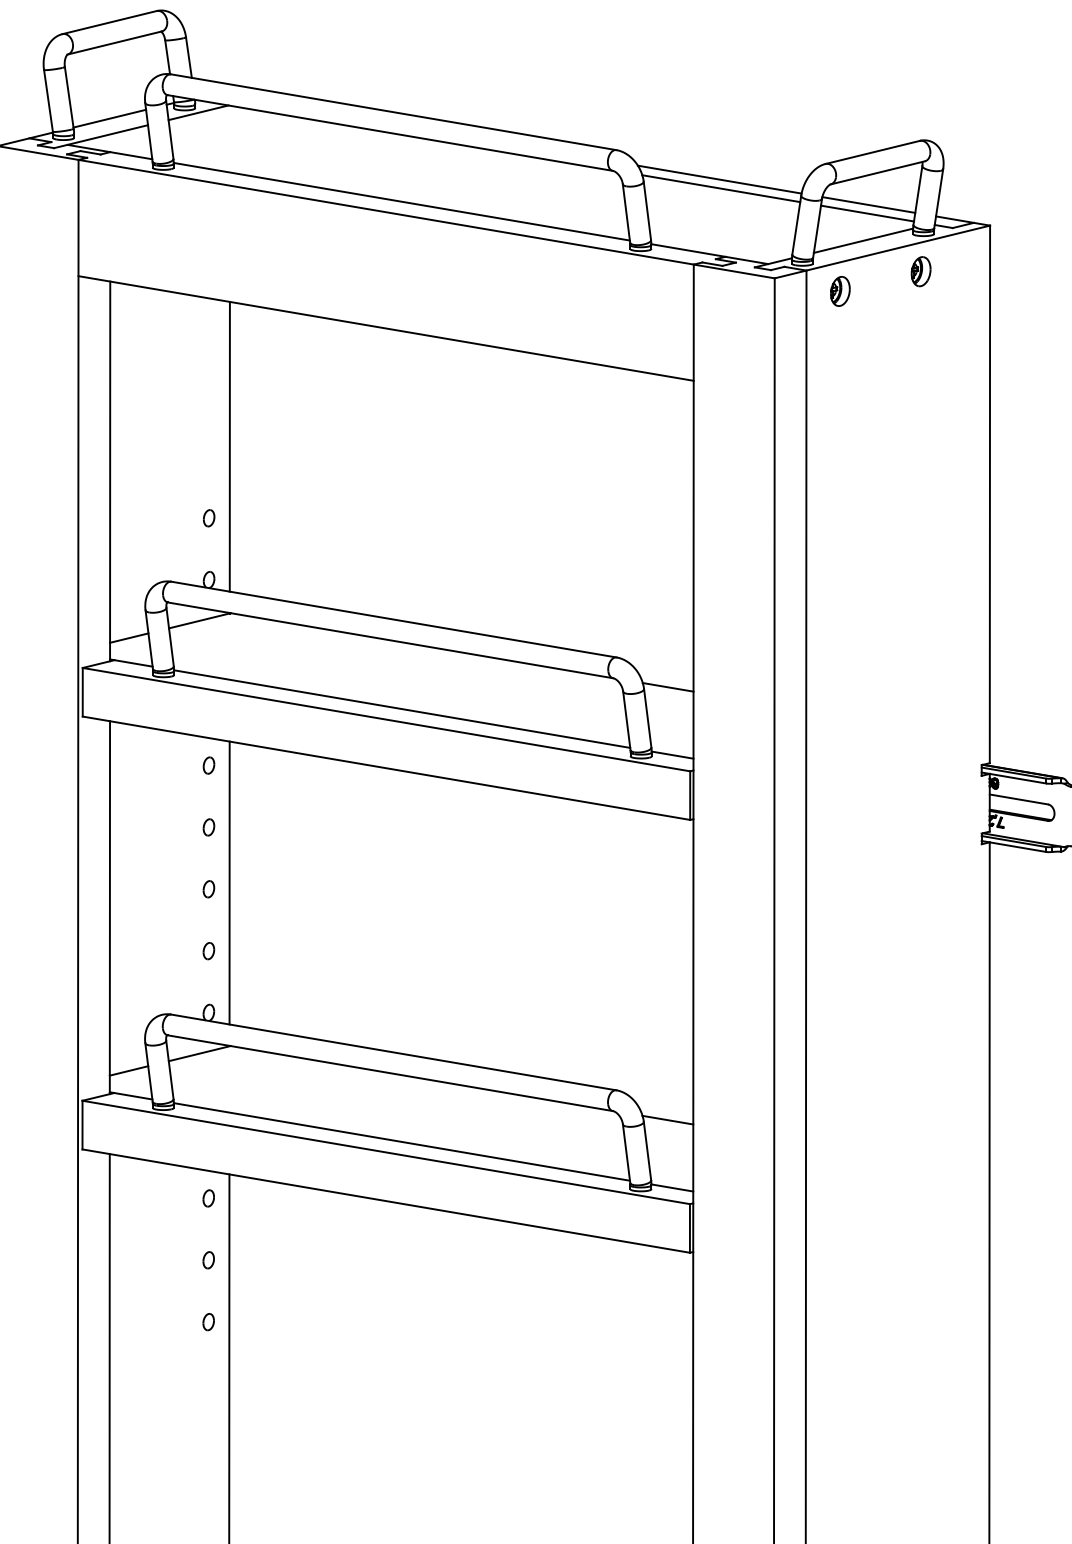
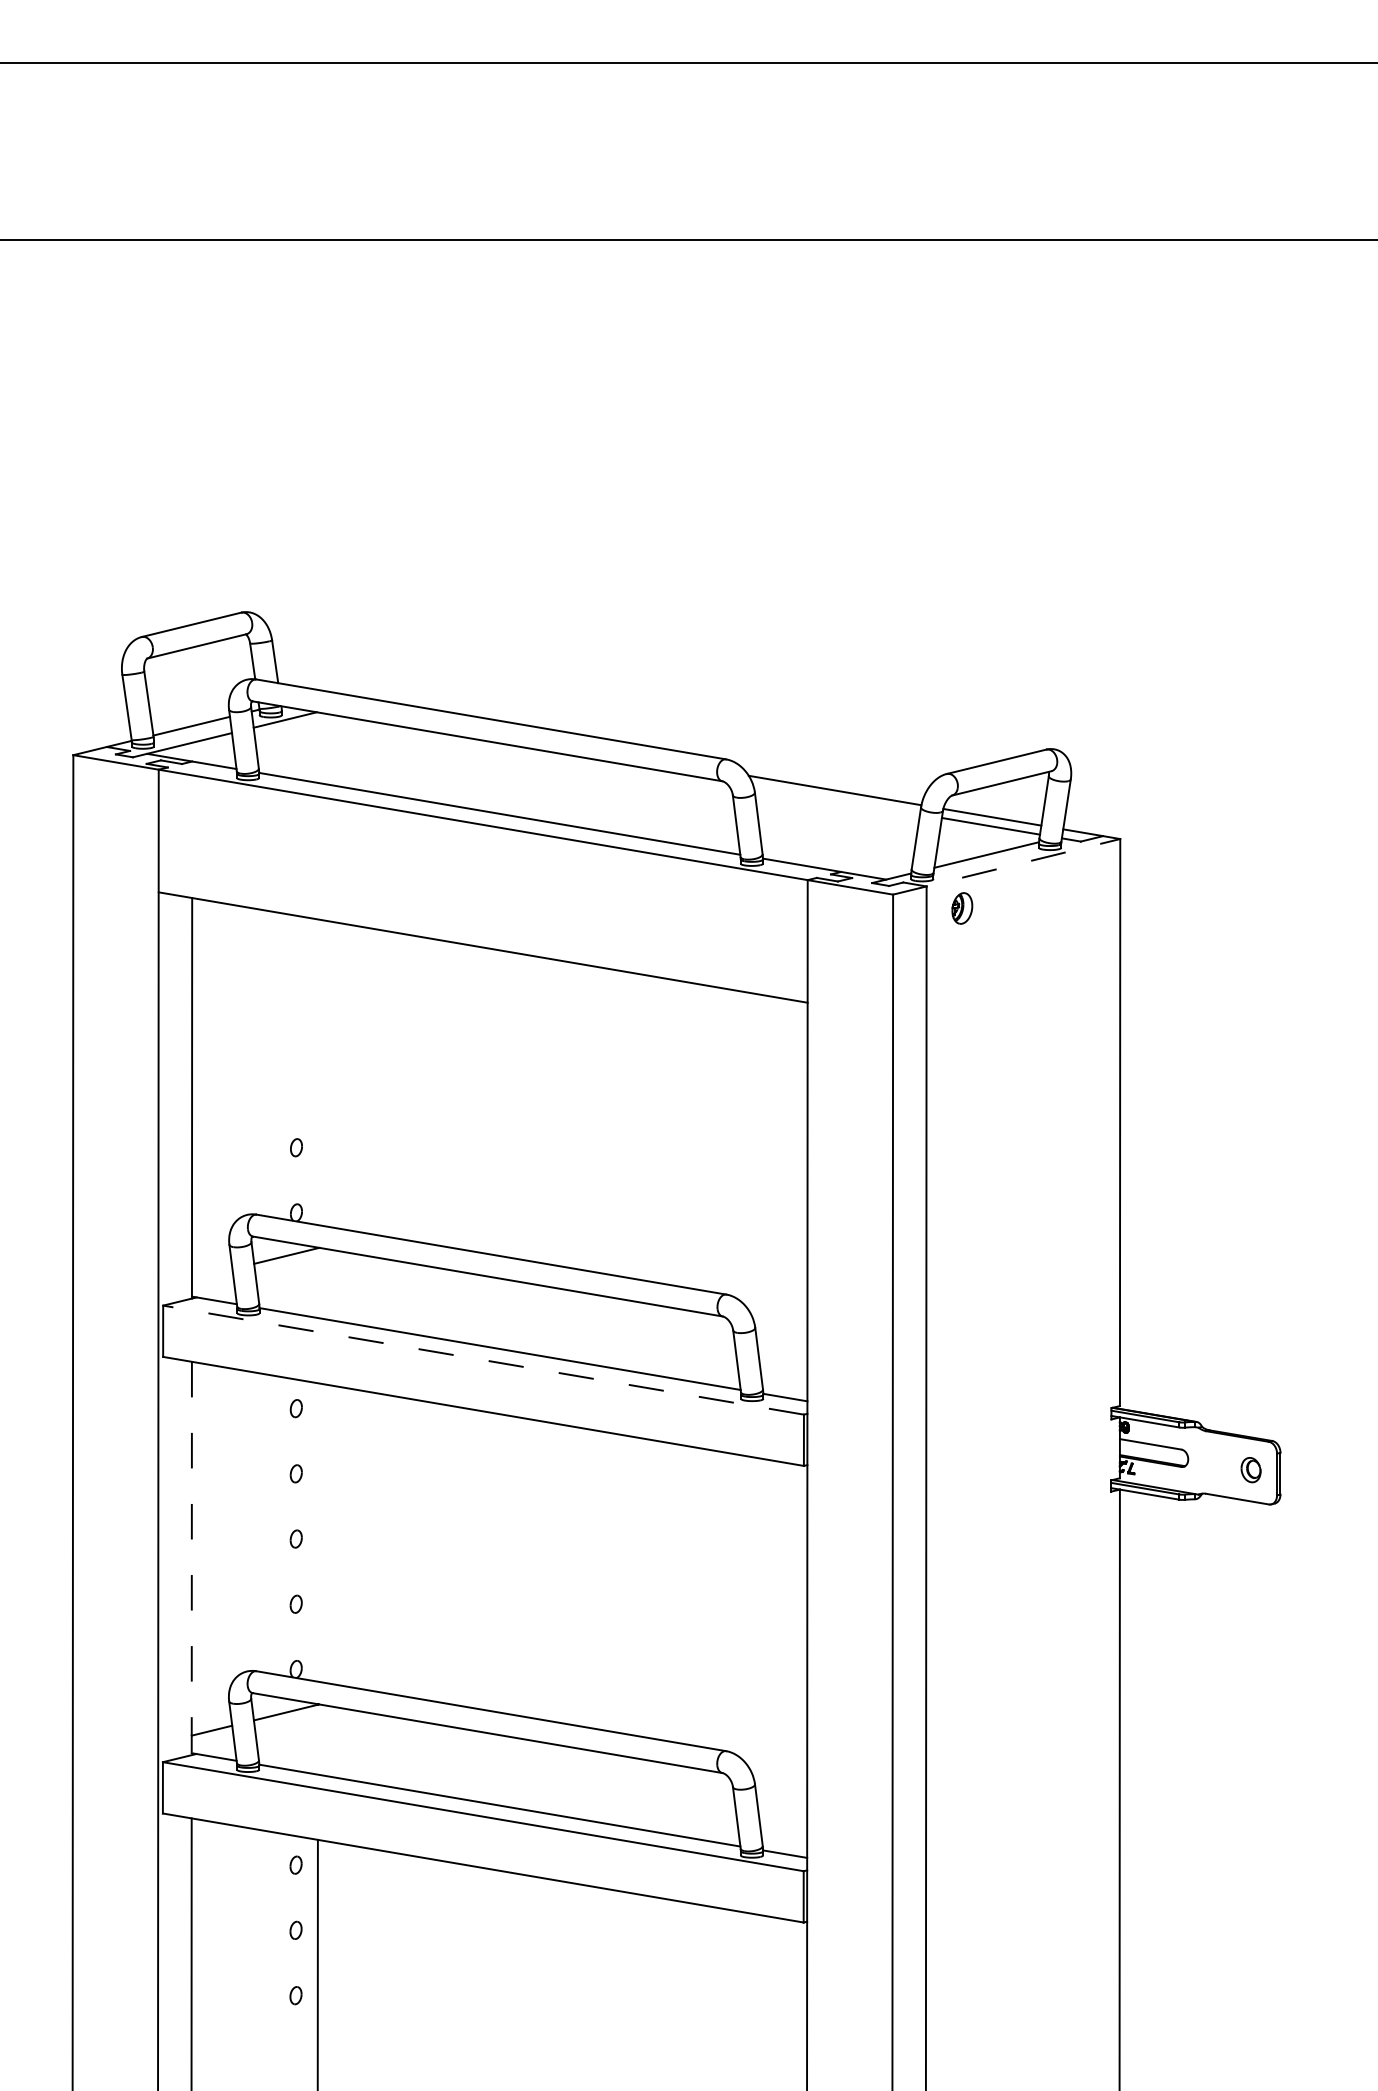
line: (721, 188) -> (836, 799), removed
line: (882, 251) -> (1006, 866), solid -> dashed
part: (921, 271) -> (1047, 887), removed
line: (230, 446) -> (318, 1072), removed
line: (128, 638) -> (211, 1274), removed
line: (667, 686) -> (780, 1325), removed
line: (386, 719) -> (483, 1360), solid -> dashed
line: (230, 883) -> (318, 1532), removed
line: (109, 907) -> (191, 1558), solid -> dashed
line: (667, 1120) -> (780, 1782), removed

